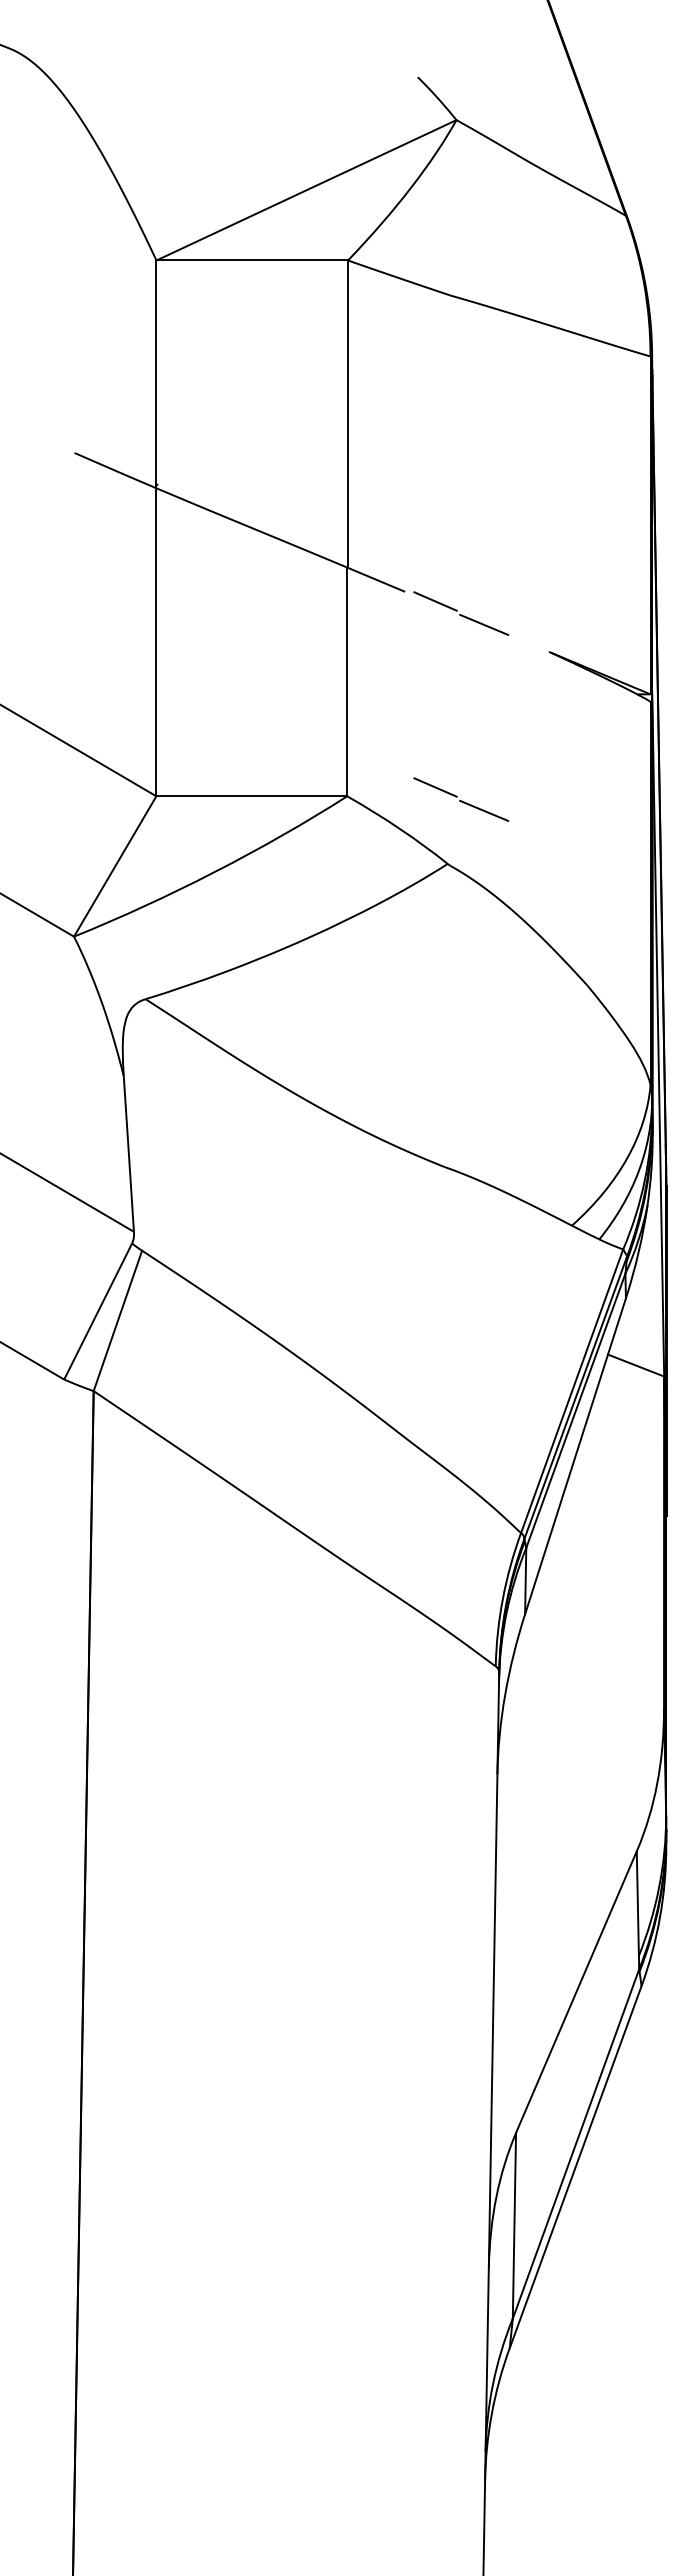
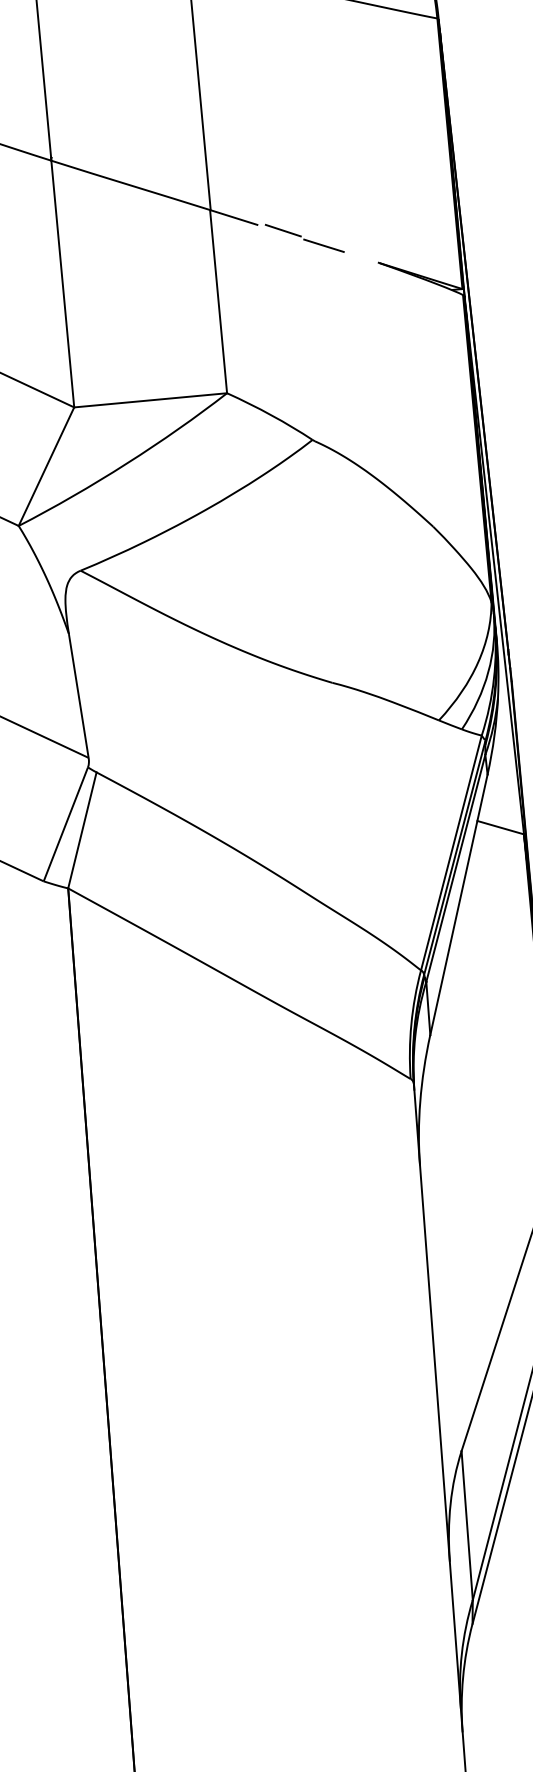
part: (461, 799) -> (318, 387), removed

